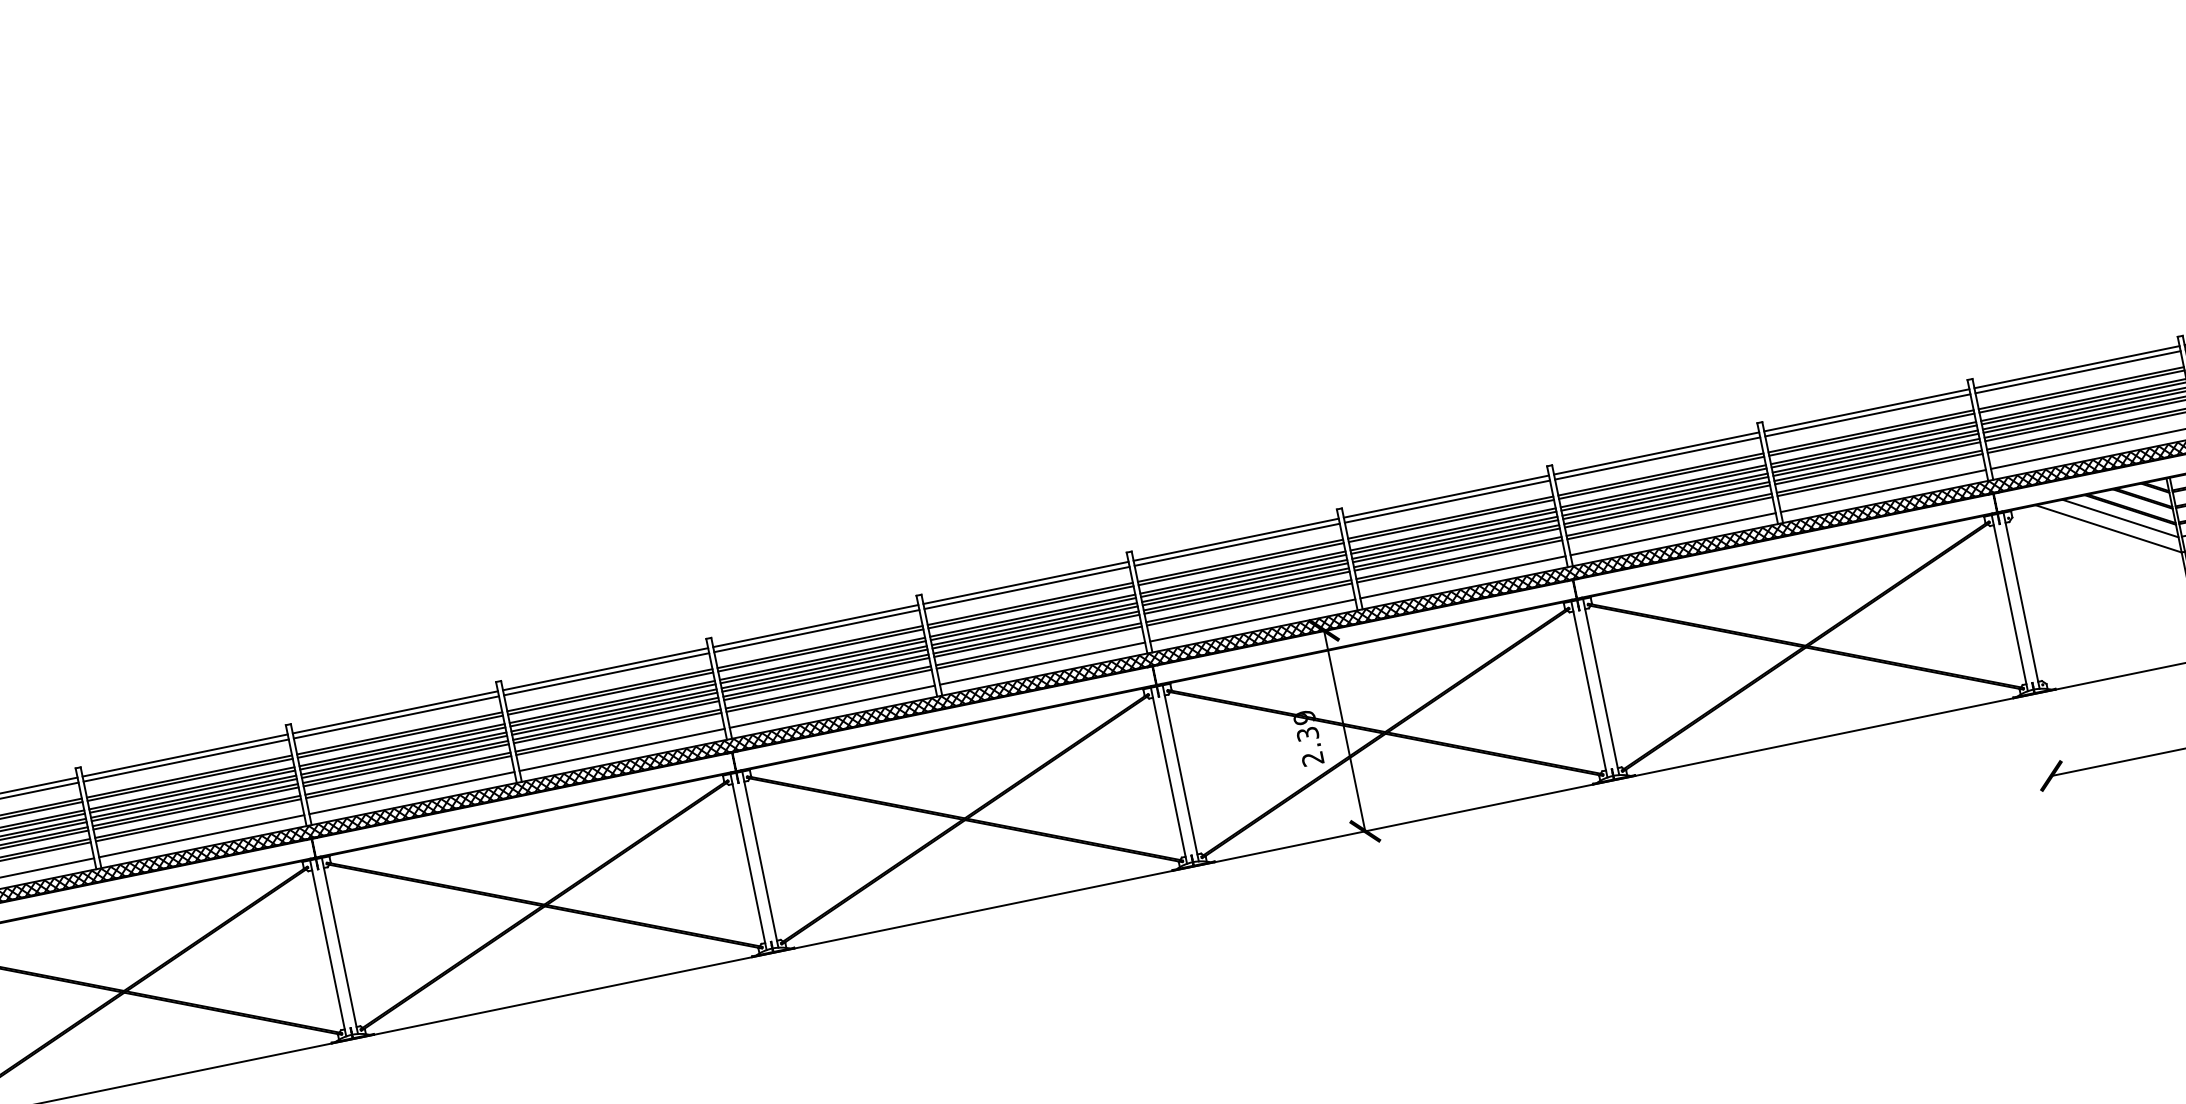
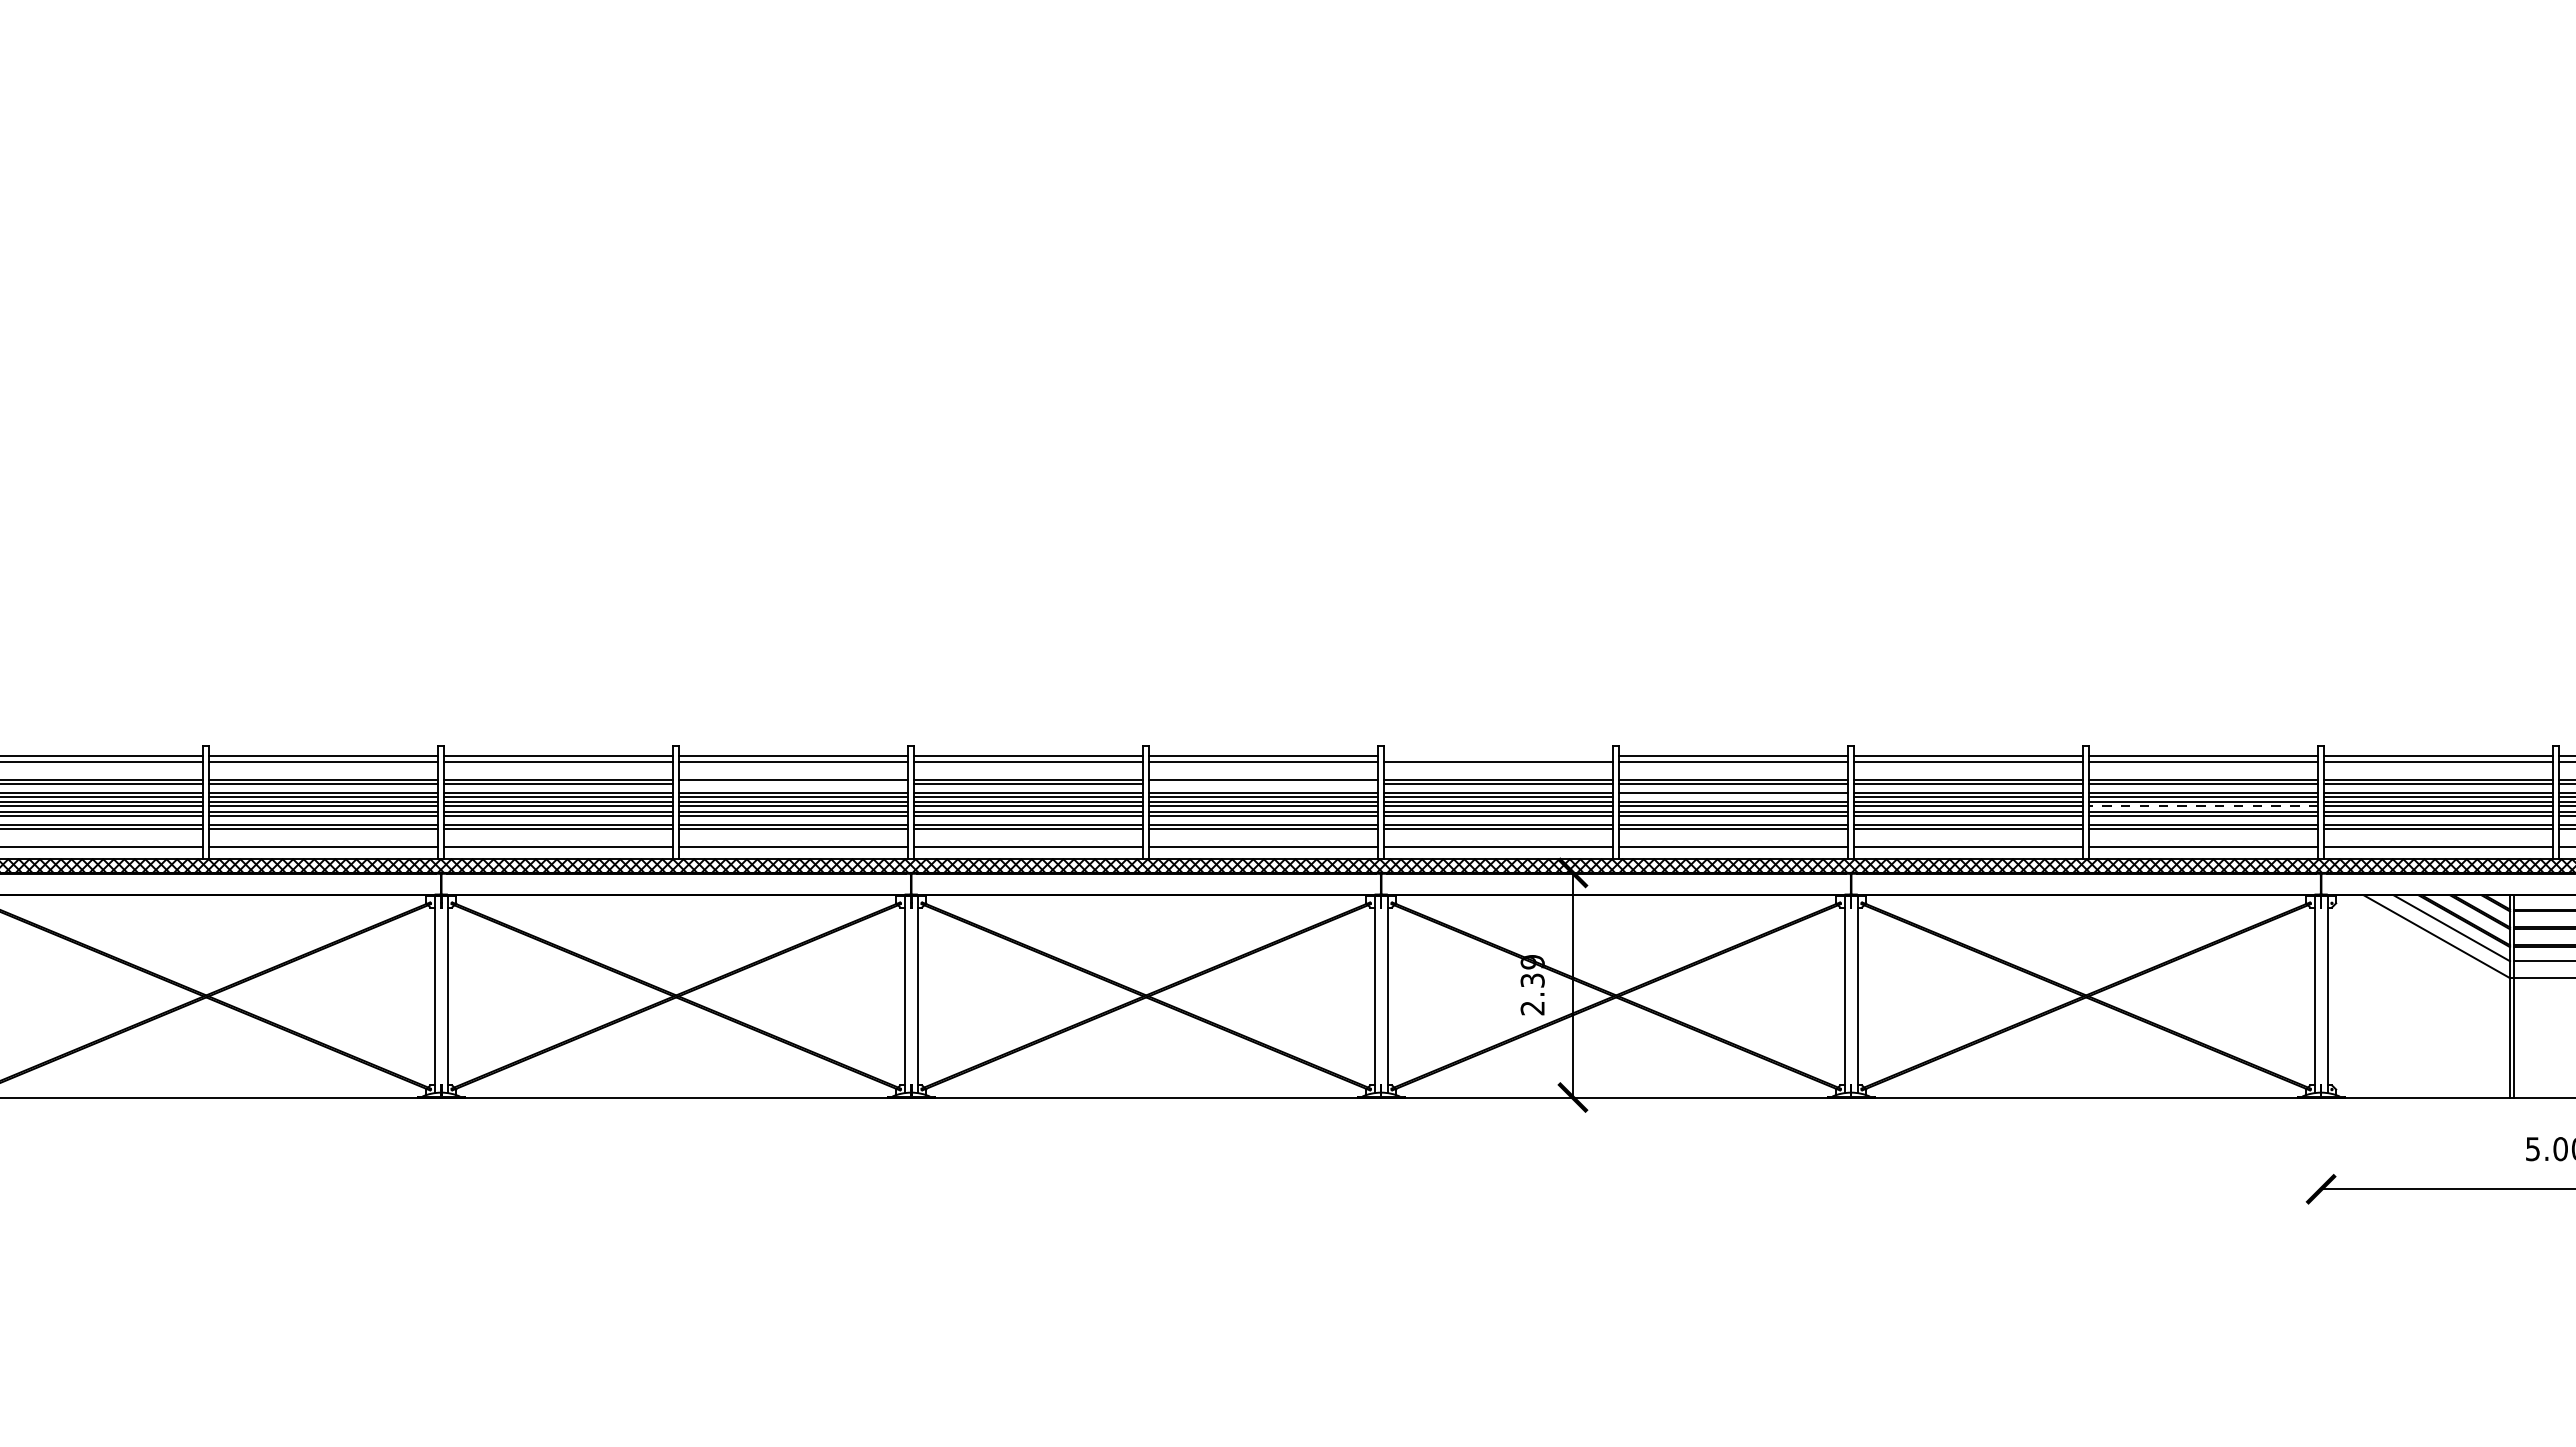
line: (1875, 455) -> (2203, 806), solid -> dashed
line: (1453, 532) -> (1733, 796), removed
line: (1236, 539) -> (1498, 756), removed
line: (1030, 607) -> (1263, 783), removed
line: (610, 693) -> (793, 783), removed

